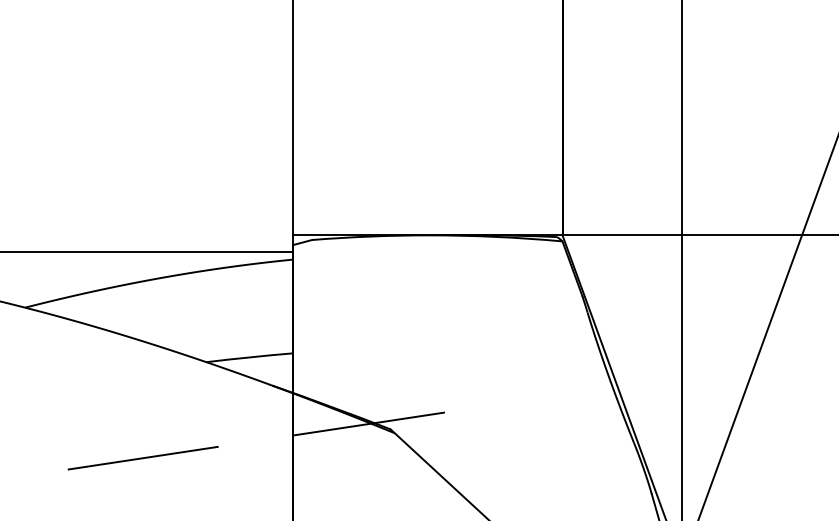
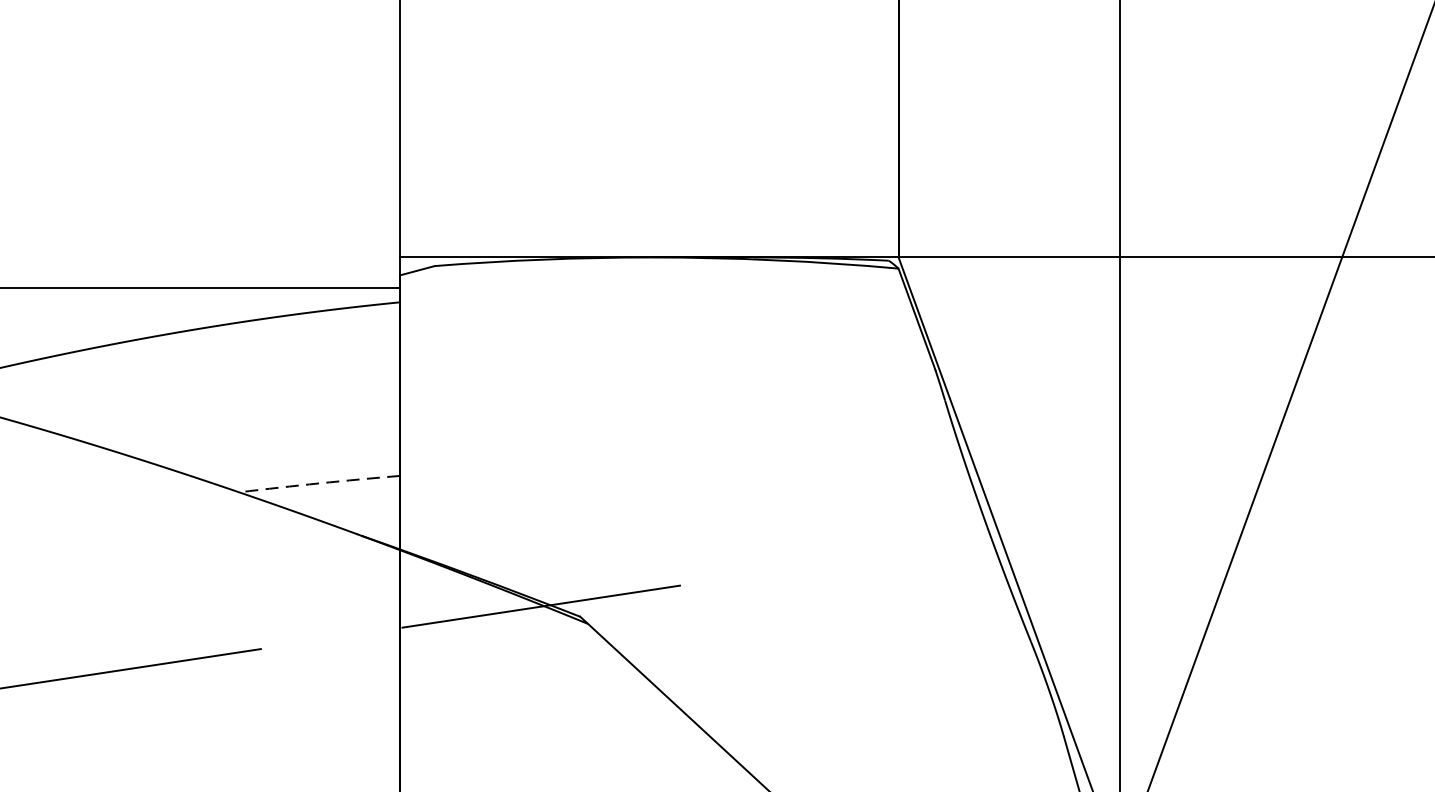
arc: (249, 357) -> (318, 483), solid -> dashed

